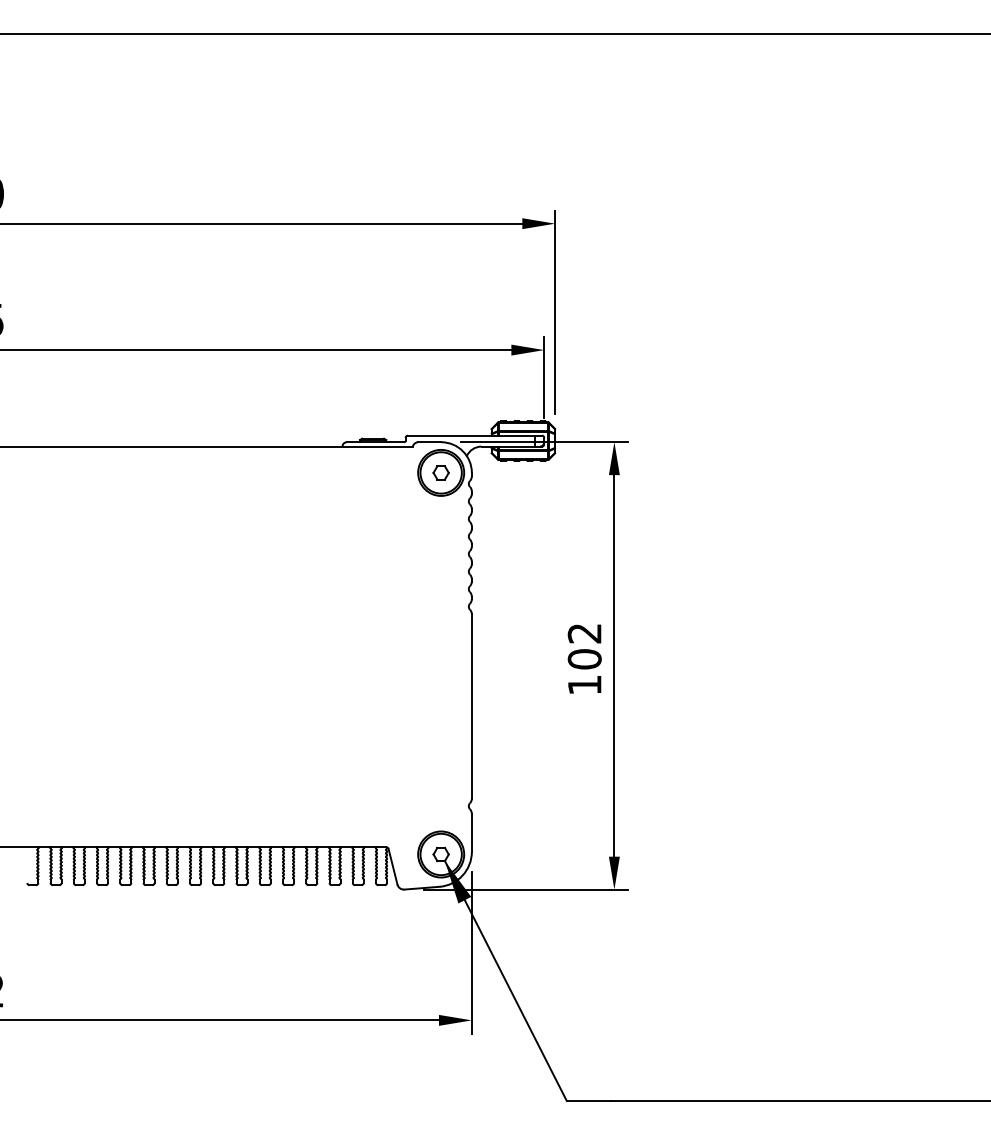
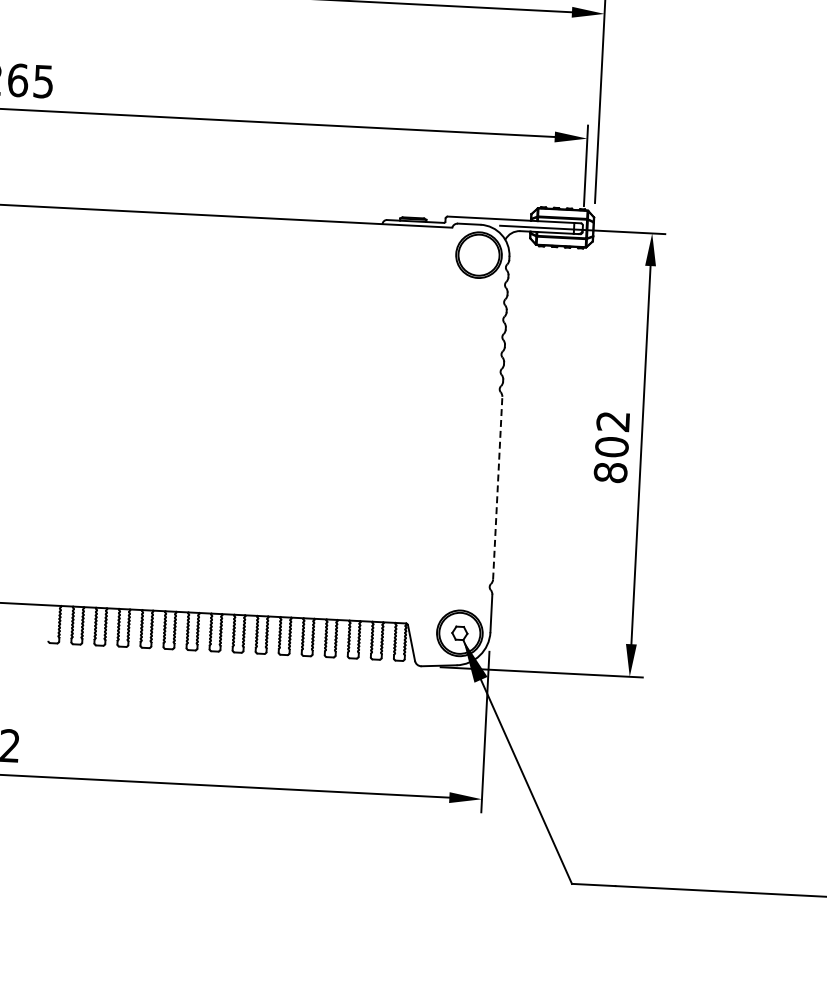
part: (440, 472) -> (478, 254), removed
text: (584, 685) -> (610, 473), 102 -> 802
line: (471, 705) -> (497, 487), solid -> dashed

